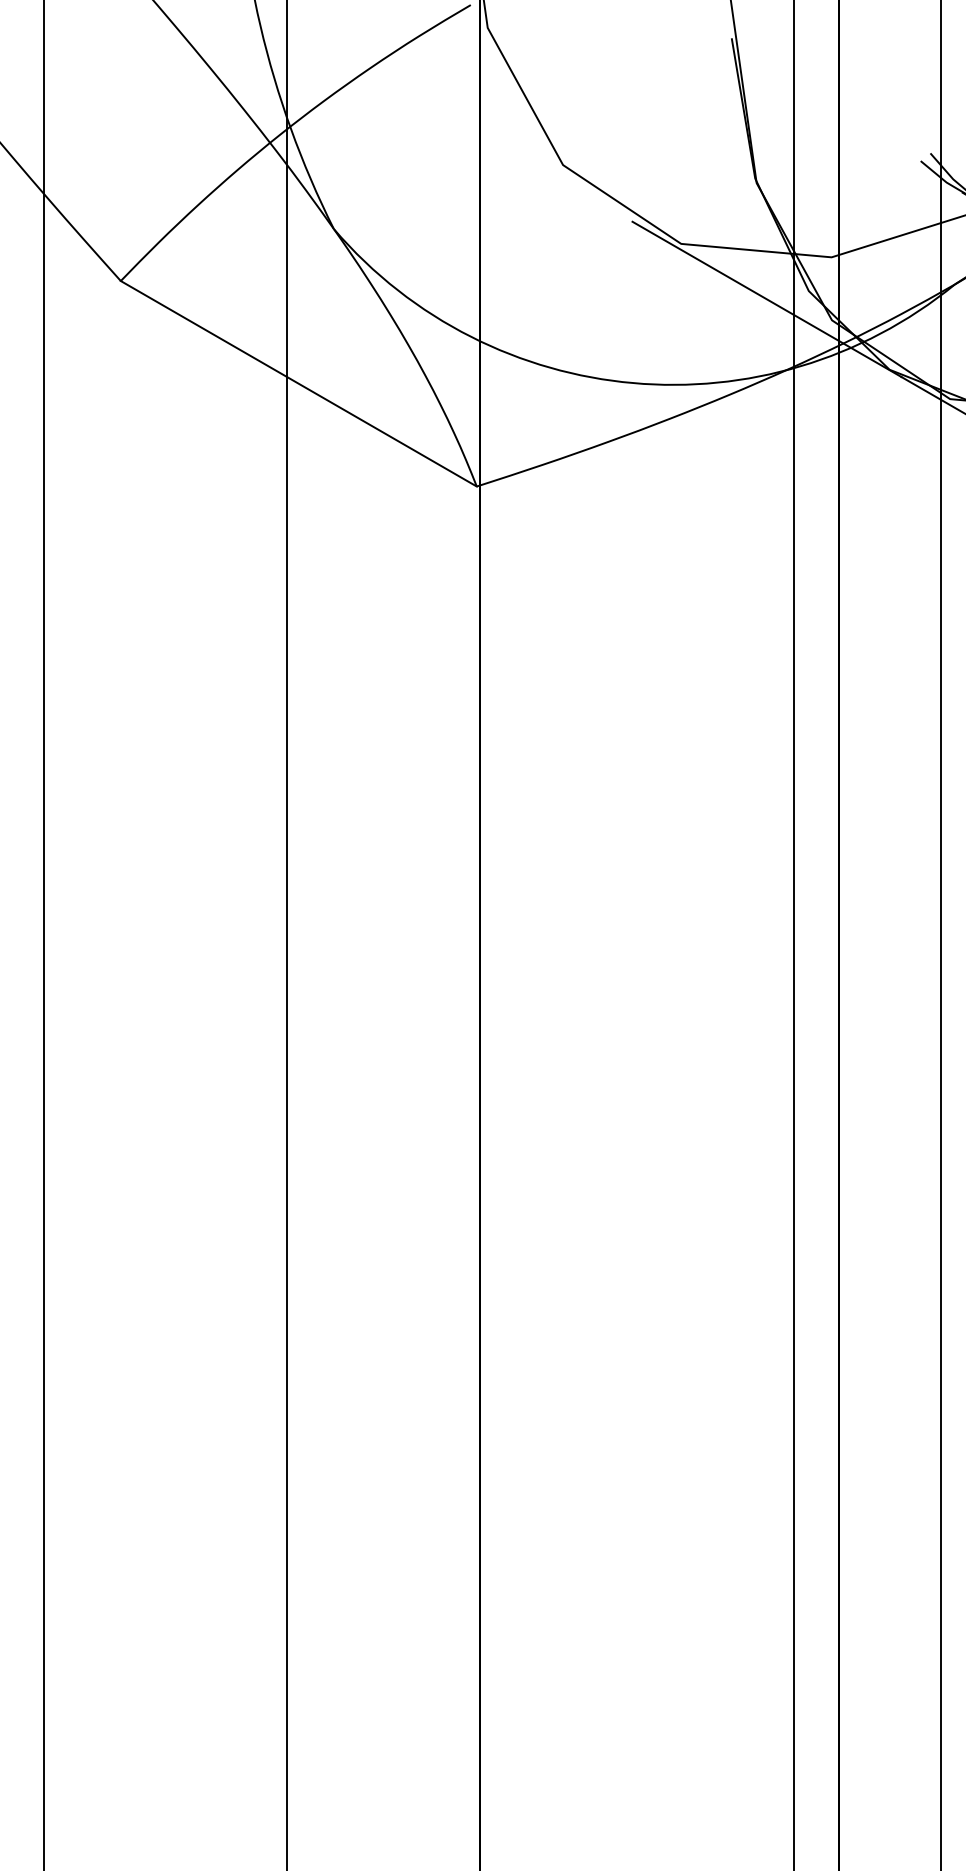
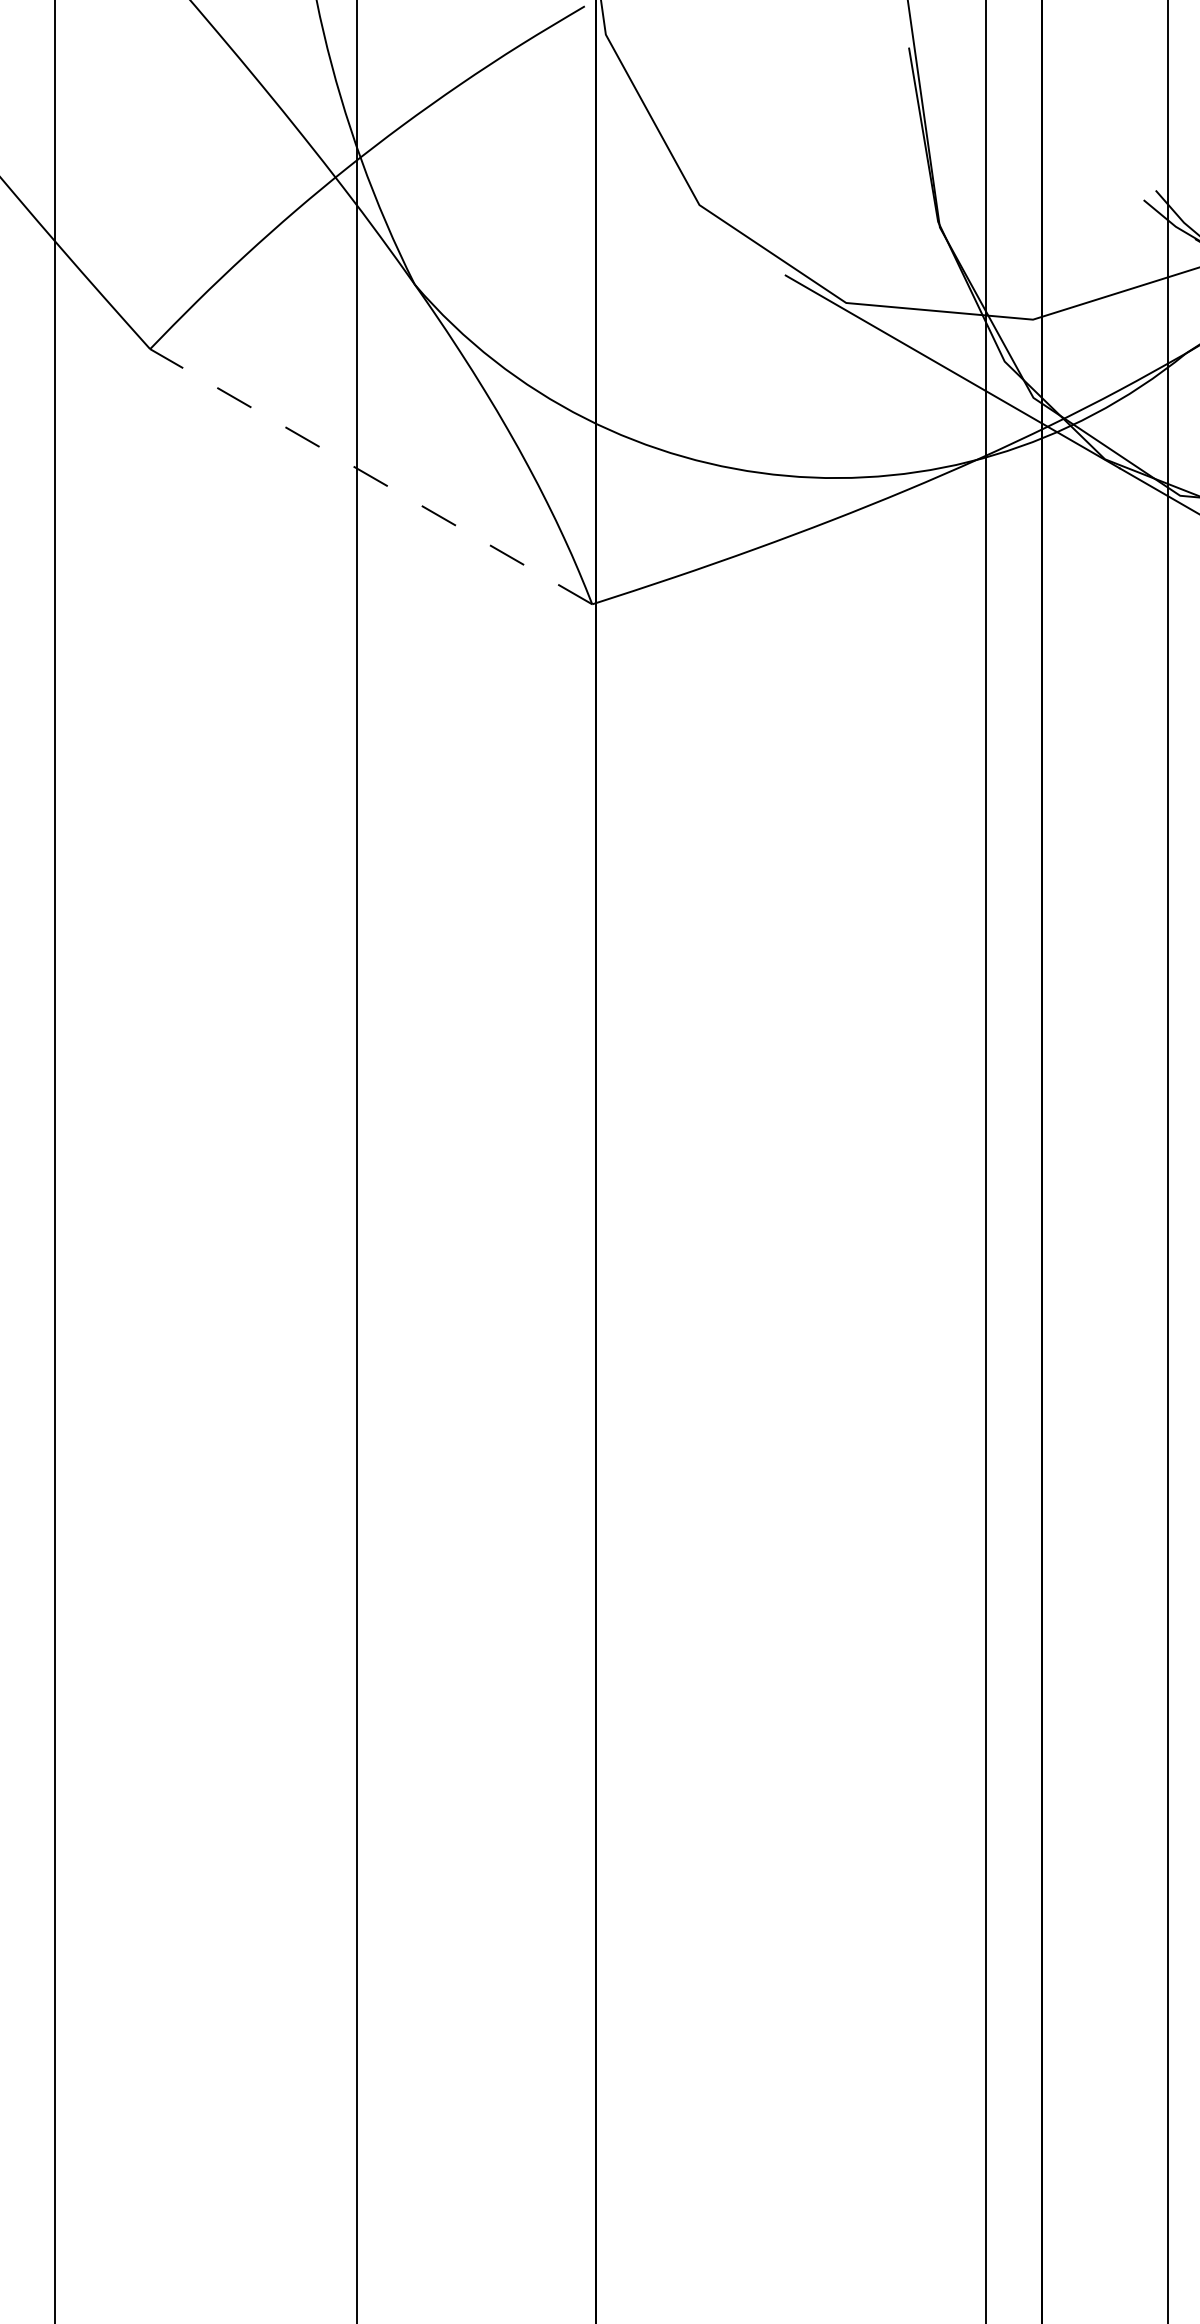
line: (298, 383) -> (370, 476), solid -> dashed

